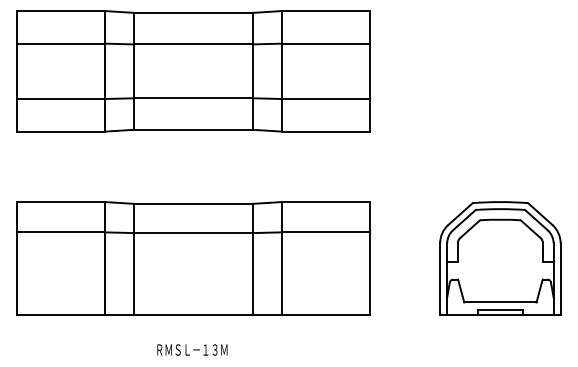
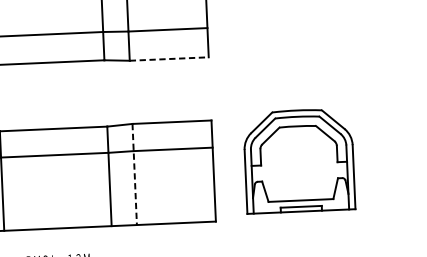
line: (326, 131) -> (170, 58), solid -> dashed
line: (281, 258) -> (134, 174), solid -> dashed
part: (500, 258) -> (299, 161), moved

